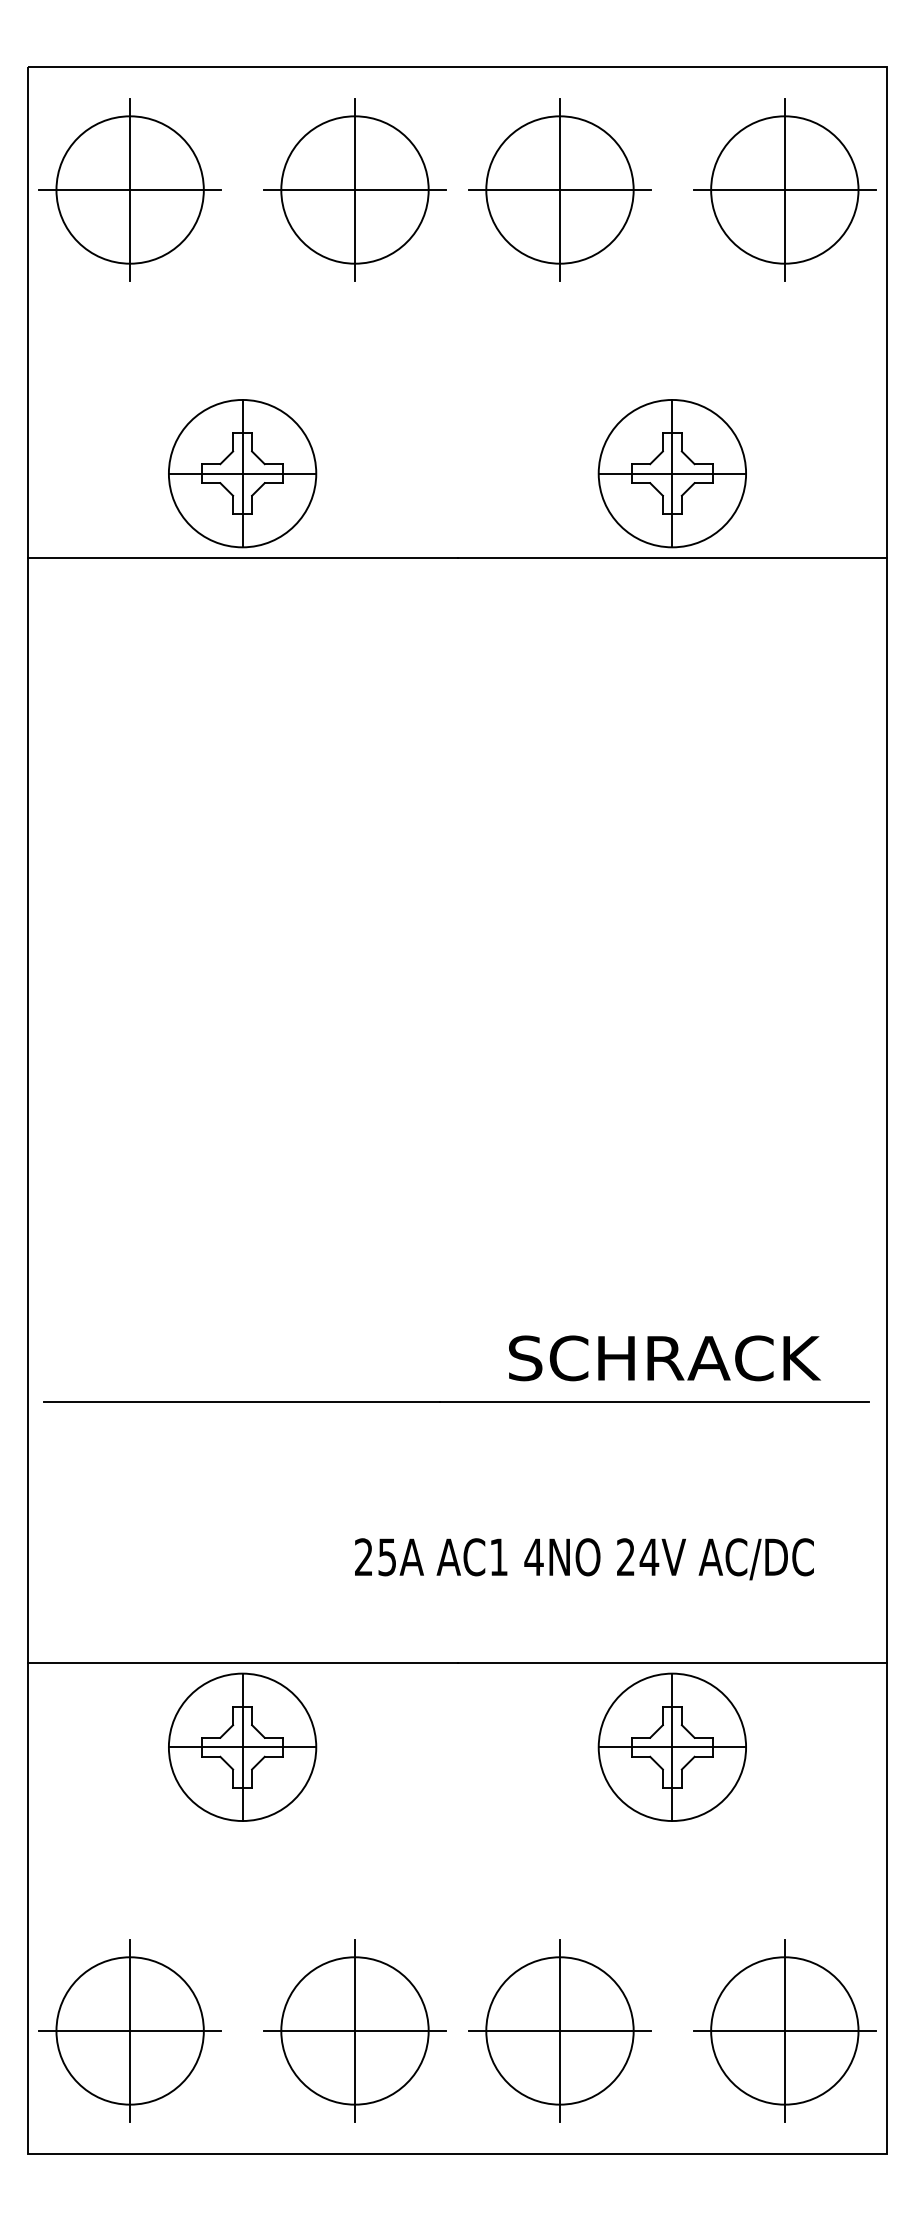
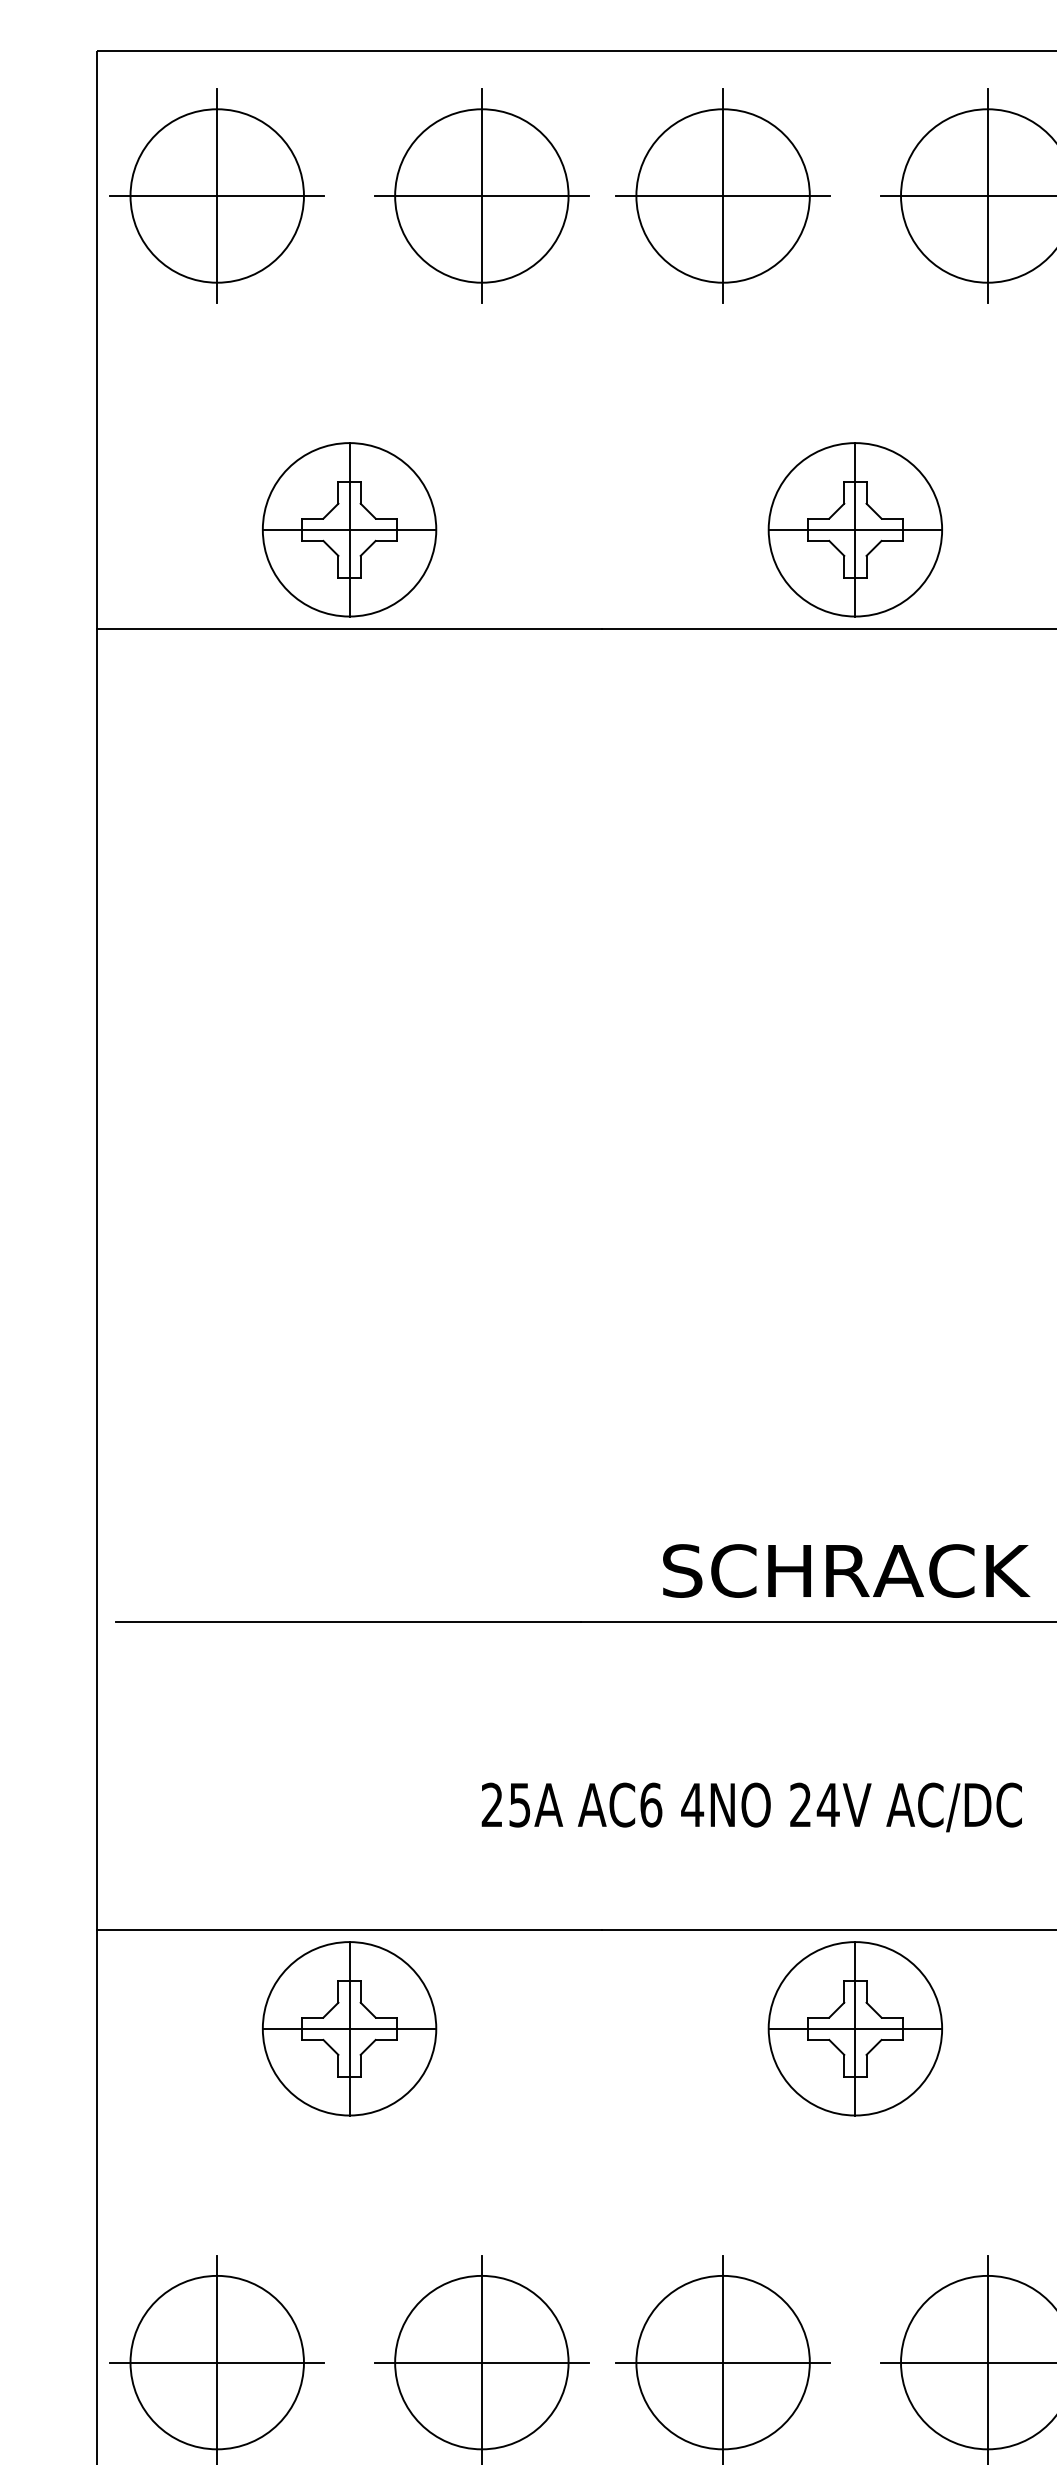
text: (498, 1557) -> (650, 1805), AC1 -> AC6

